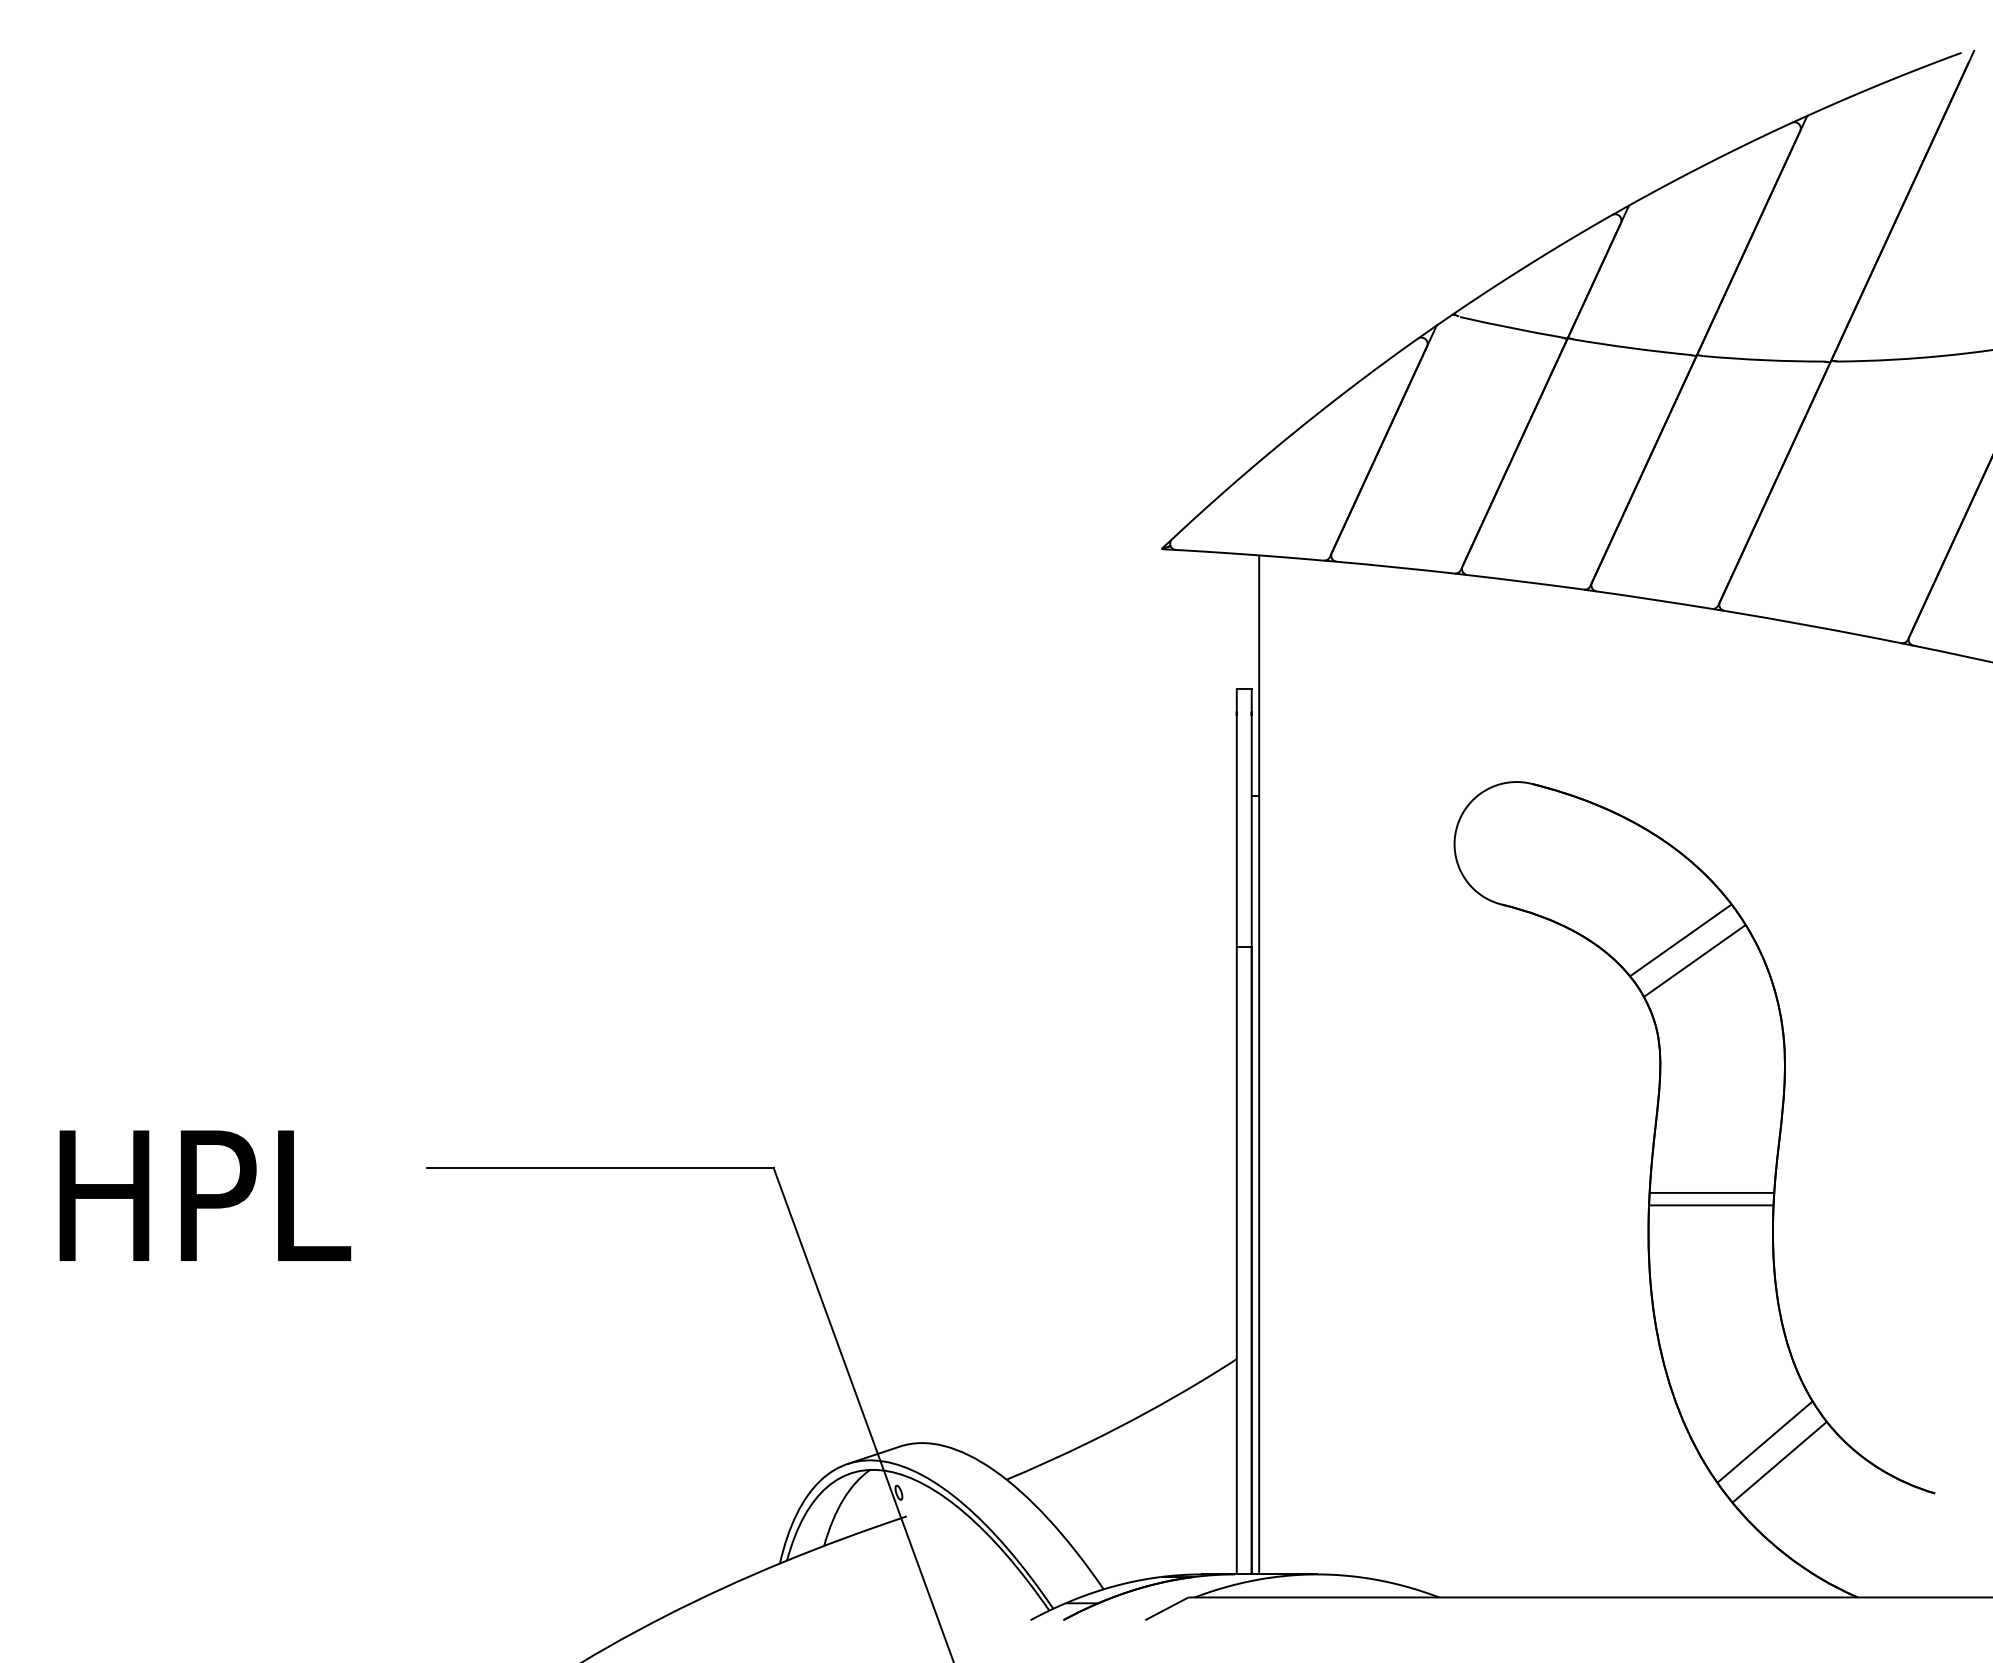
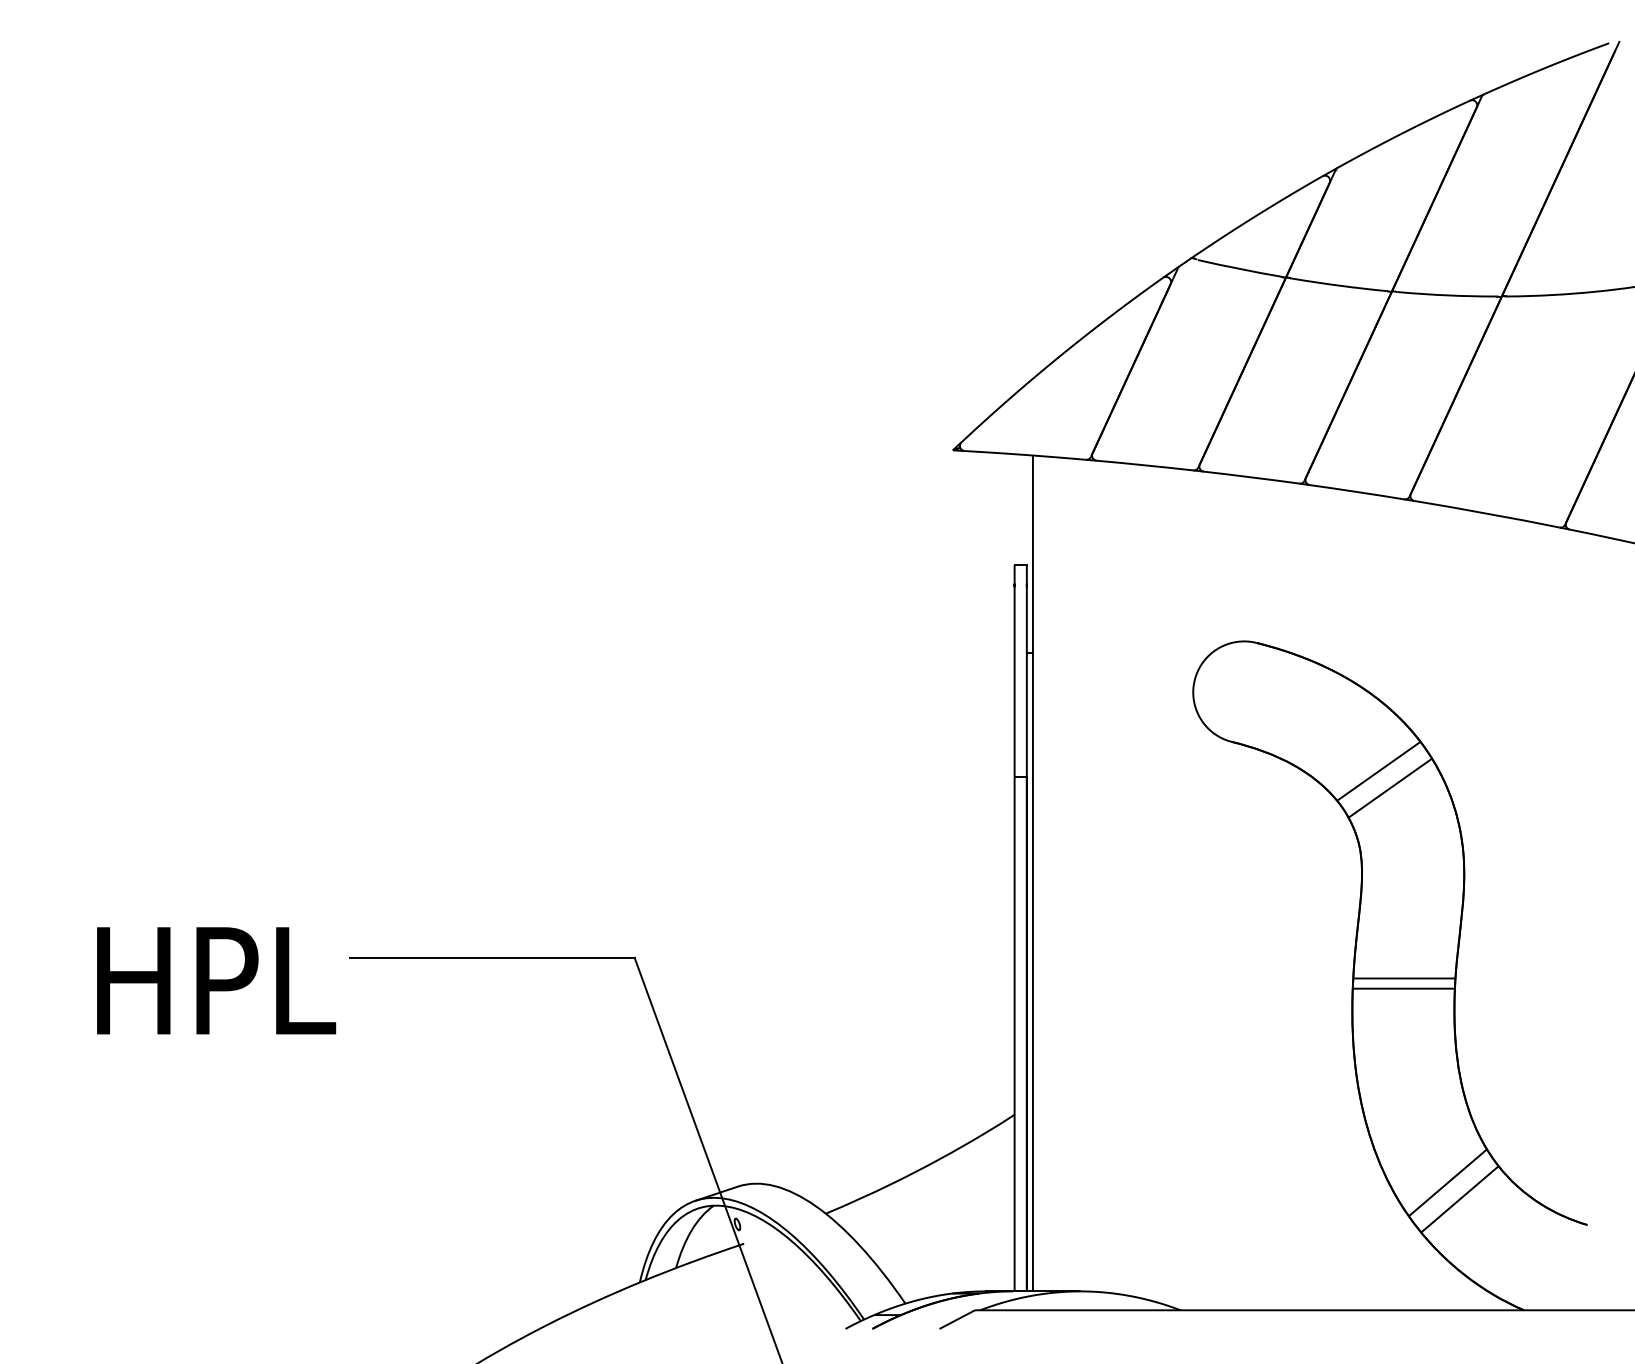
text: (205, 1195) -> (216, 980), moved

